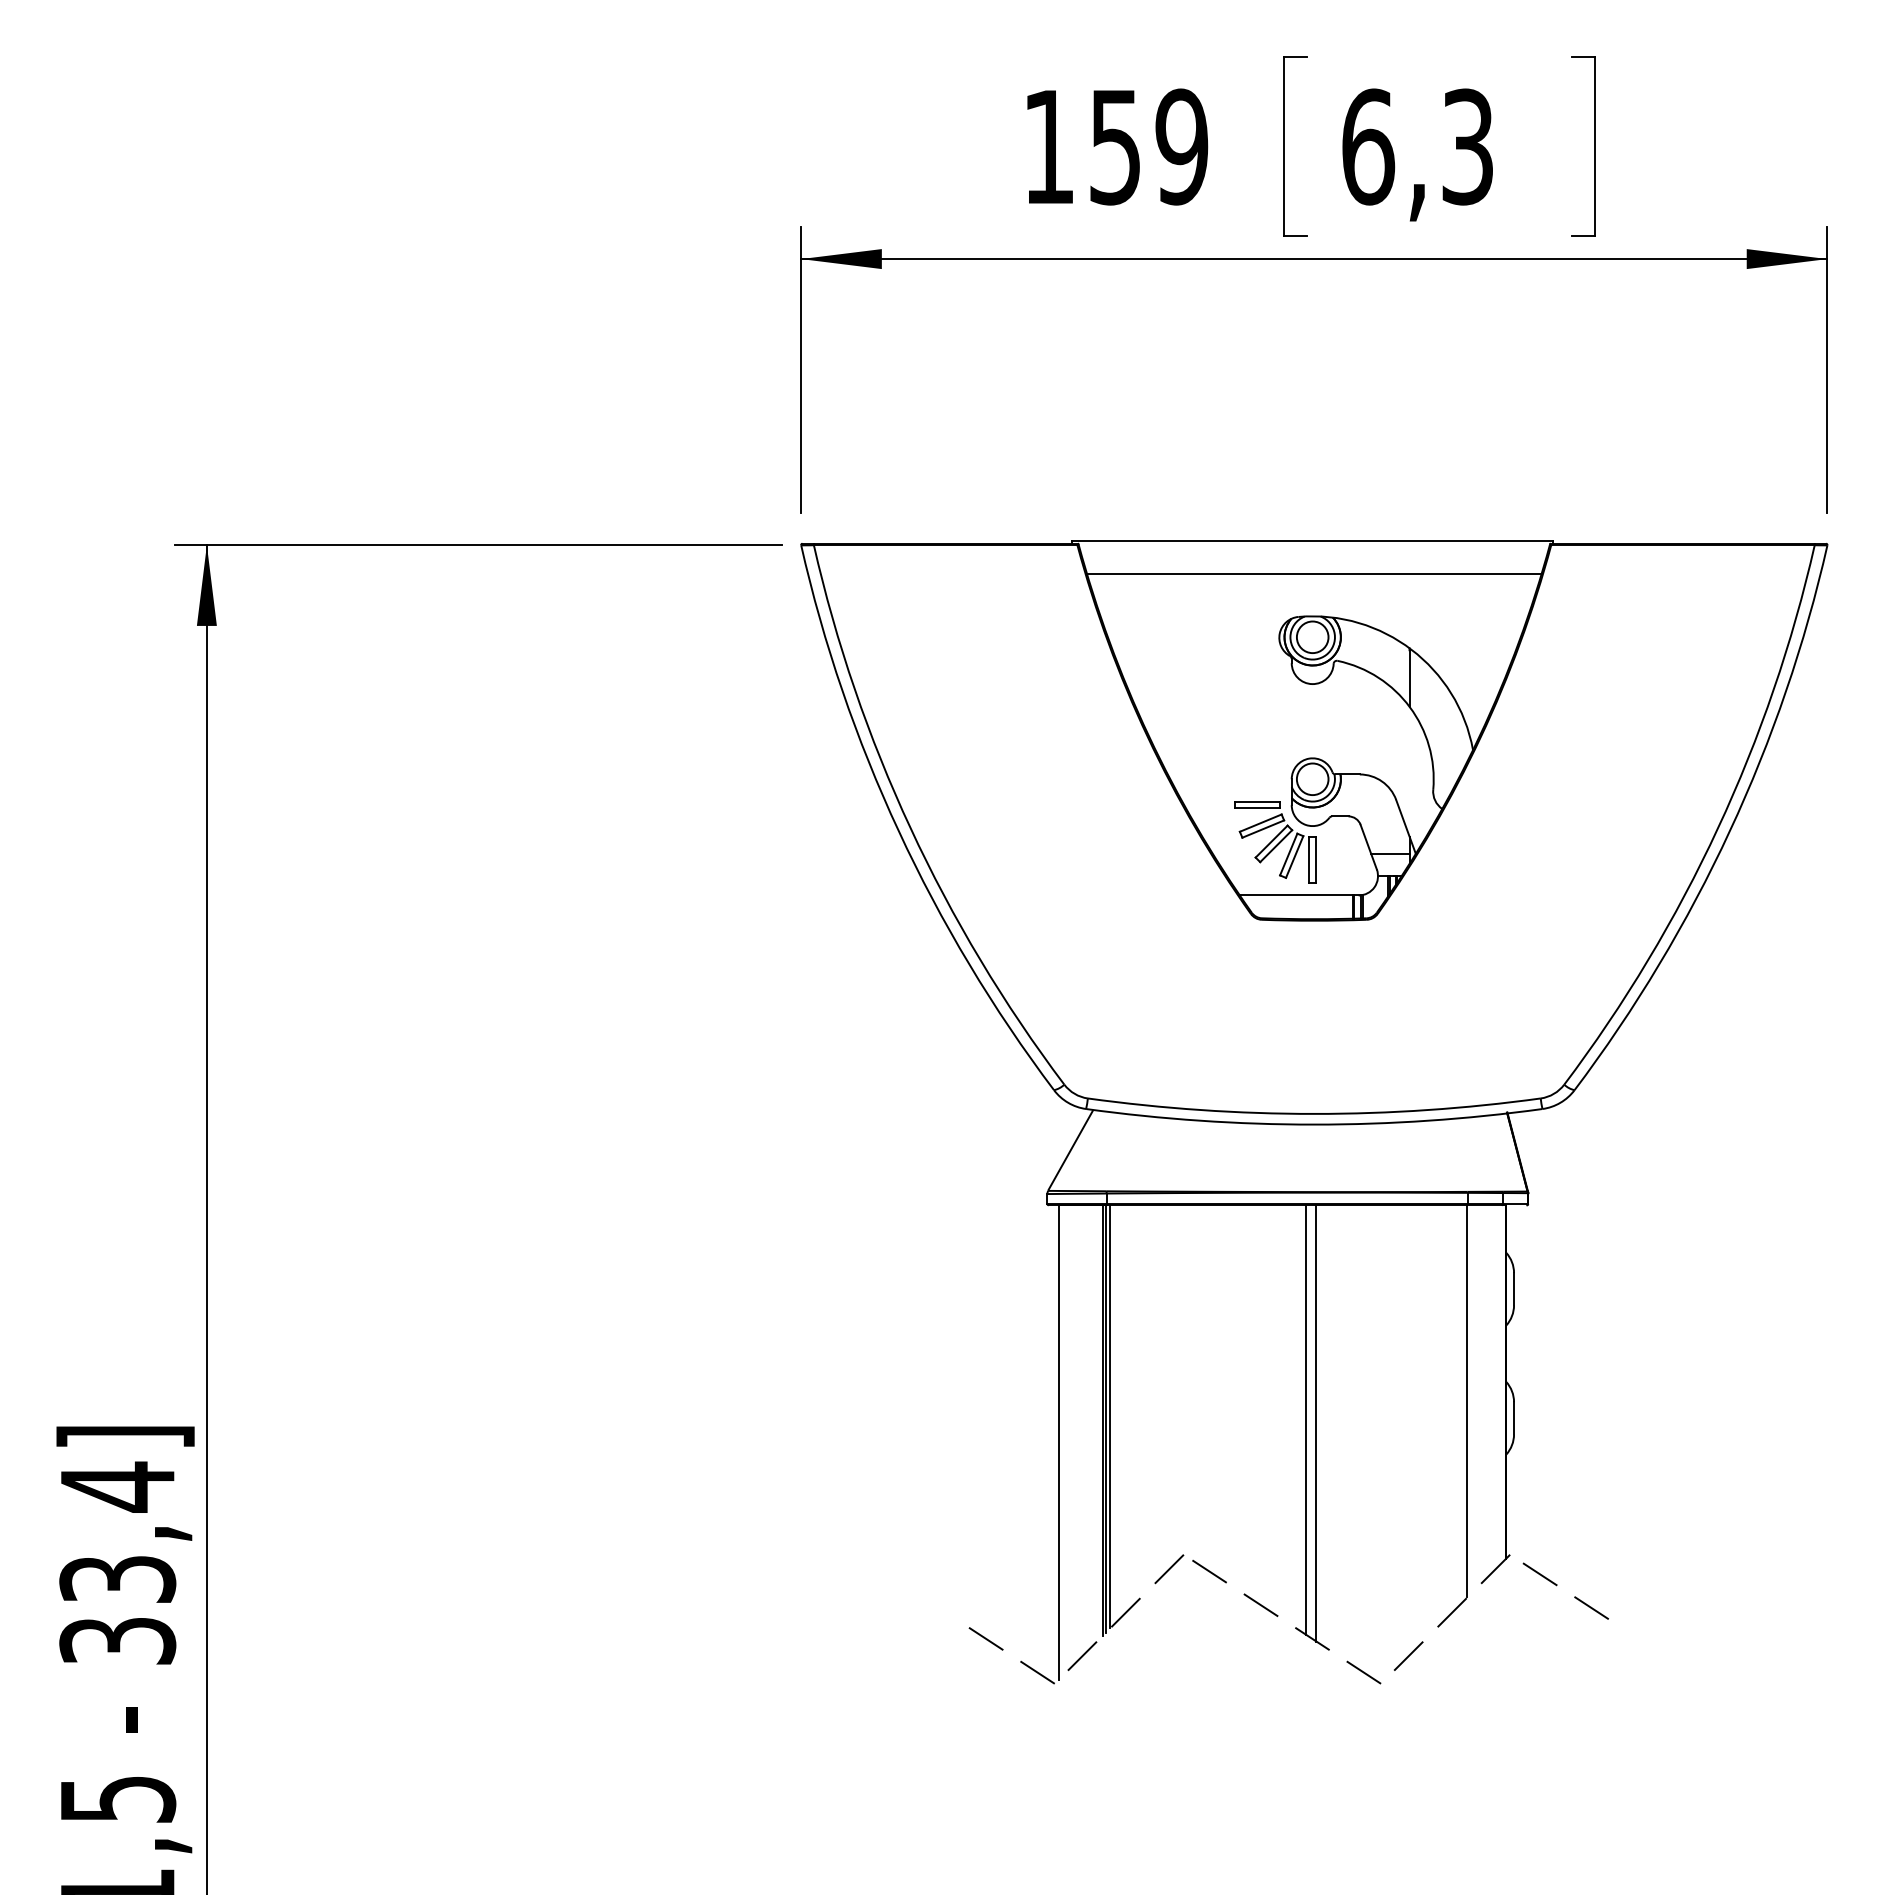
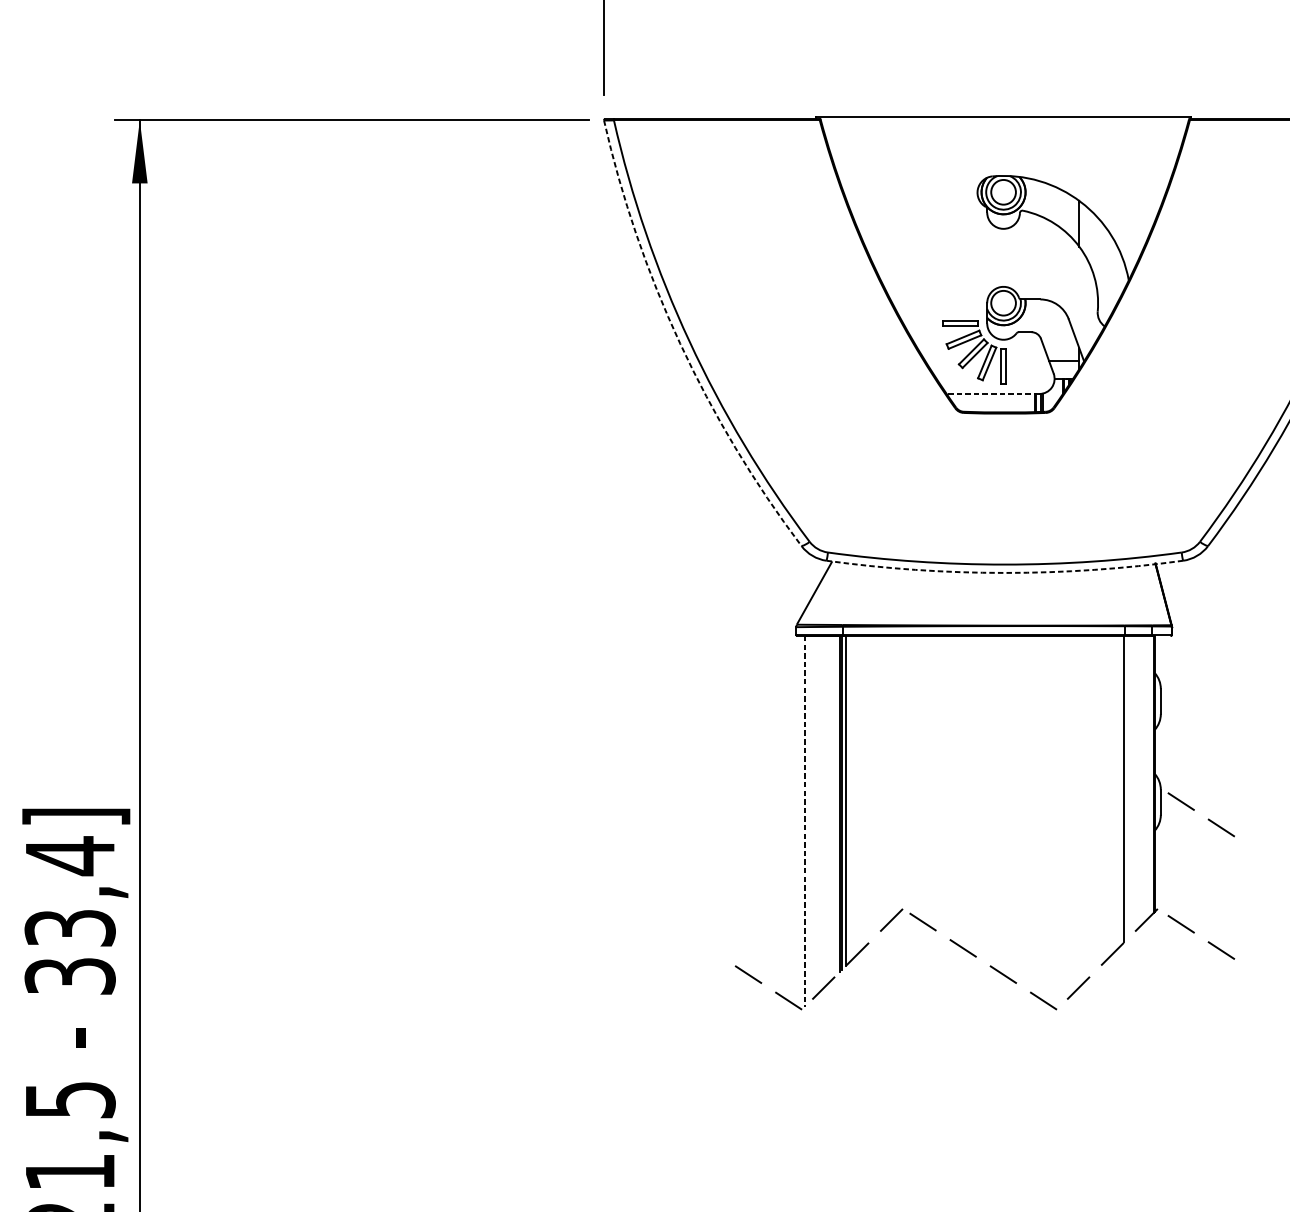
line: (1314, 574) -> (1004, 143), removed
arc: (898, 831) -> (680, 343), solid -> dashed
line: (1298, 895) -> (992, 393), solid -> dashed
arc: (1314, 1124) -> (1004, 572), solid -> dashed
line: (1305, 1419) -> (997, 803), removed
line: (1316, 1423) -> (1006, 806), removed
line: (1557, 1428) -> (1194, 810), added
line: (1058, 1443) -> (805, 822), solid -> dashed

